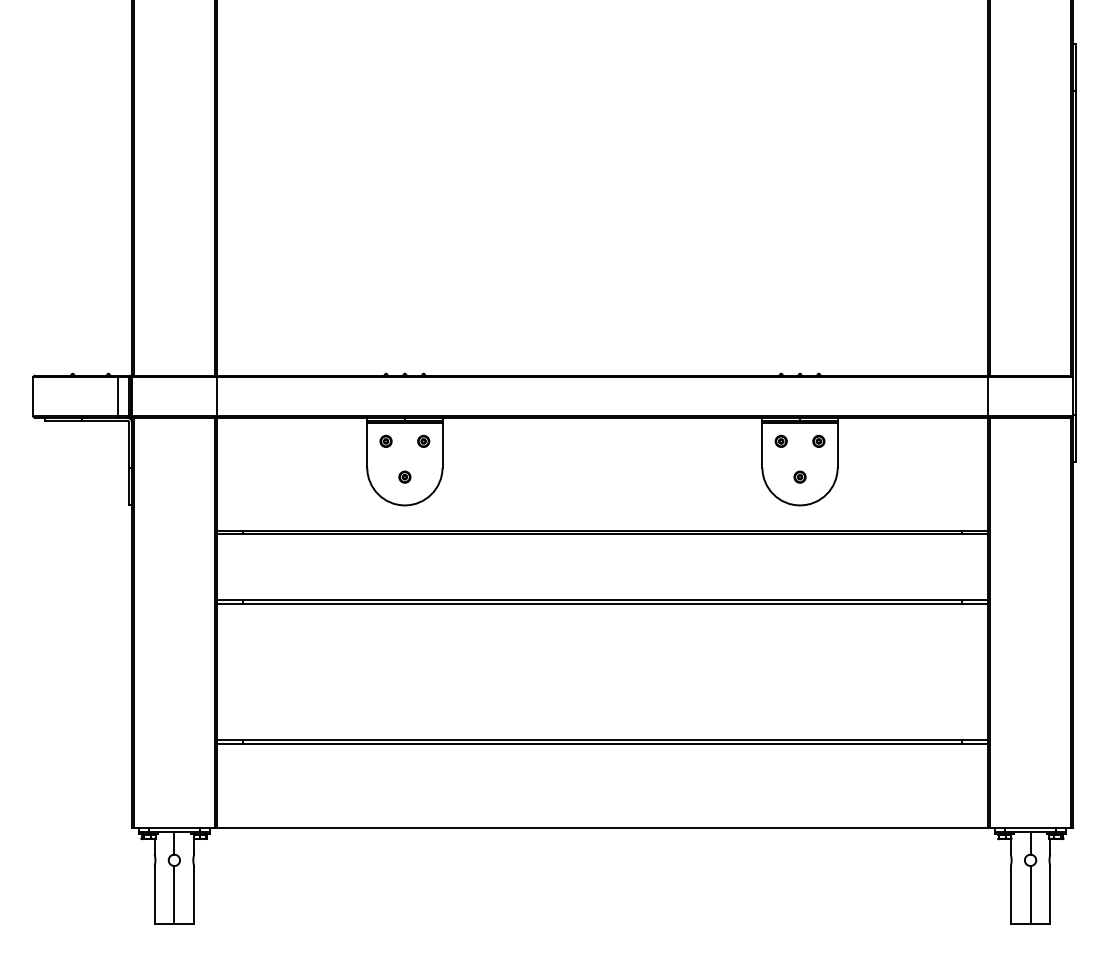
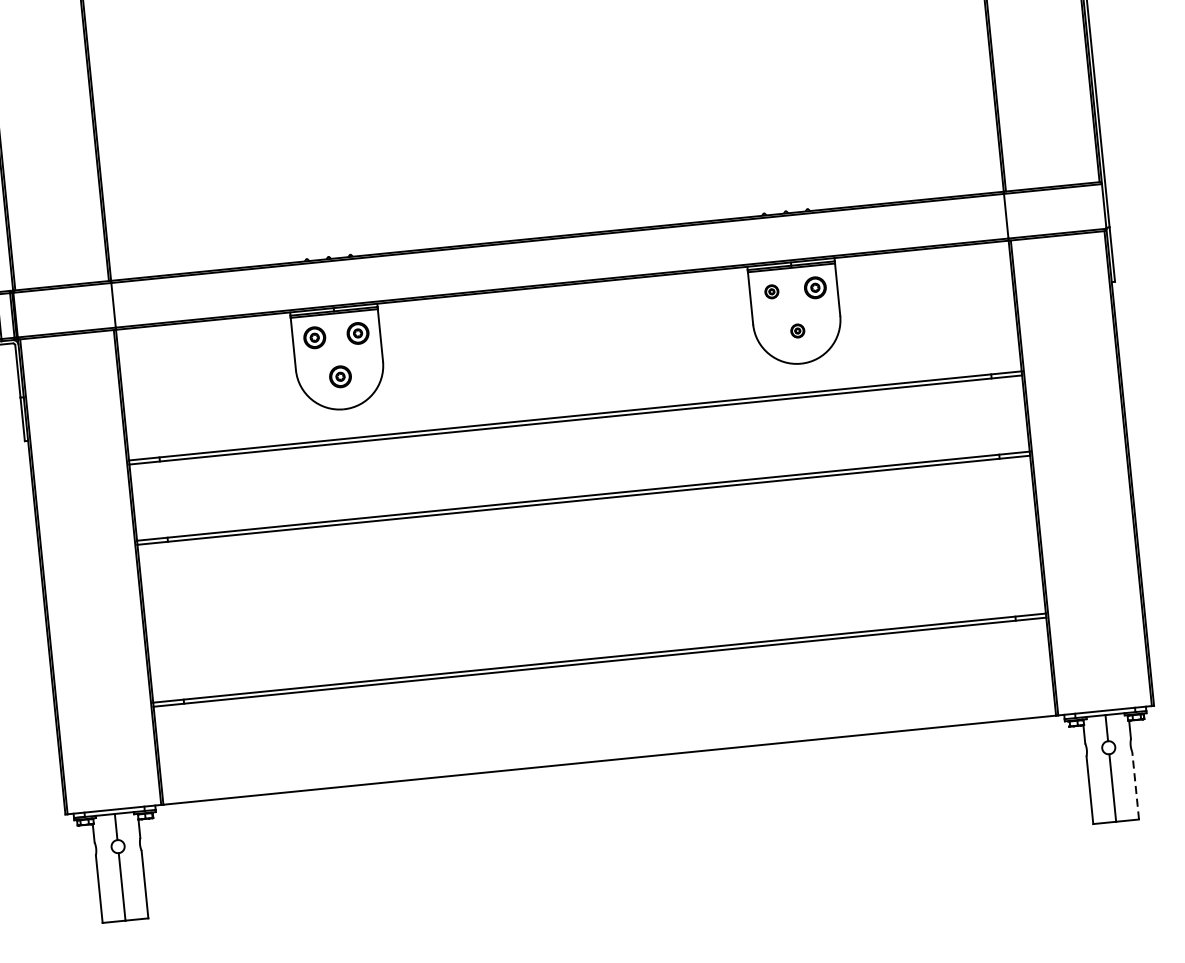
part: (385, 440) -> (313, 336), size x1.6
part: (423, 440) -> (357, 332), size x1.6
part: (818, 440) -> (814, 286), size x1.6
part: (404, 476) -> (340, 375), size x1.6
line: (1050, 894) -> (1135, 784), solid -> dashed

